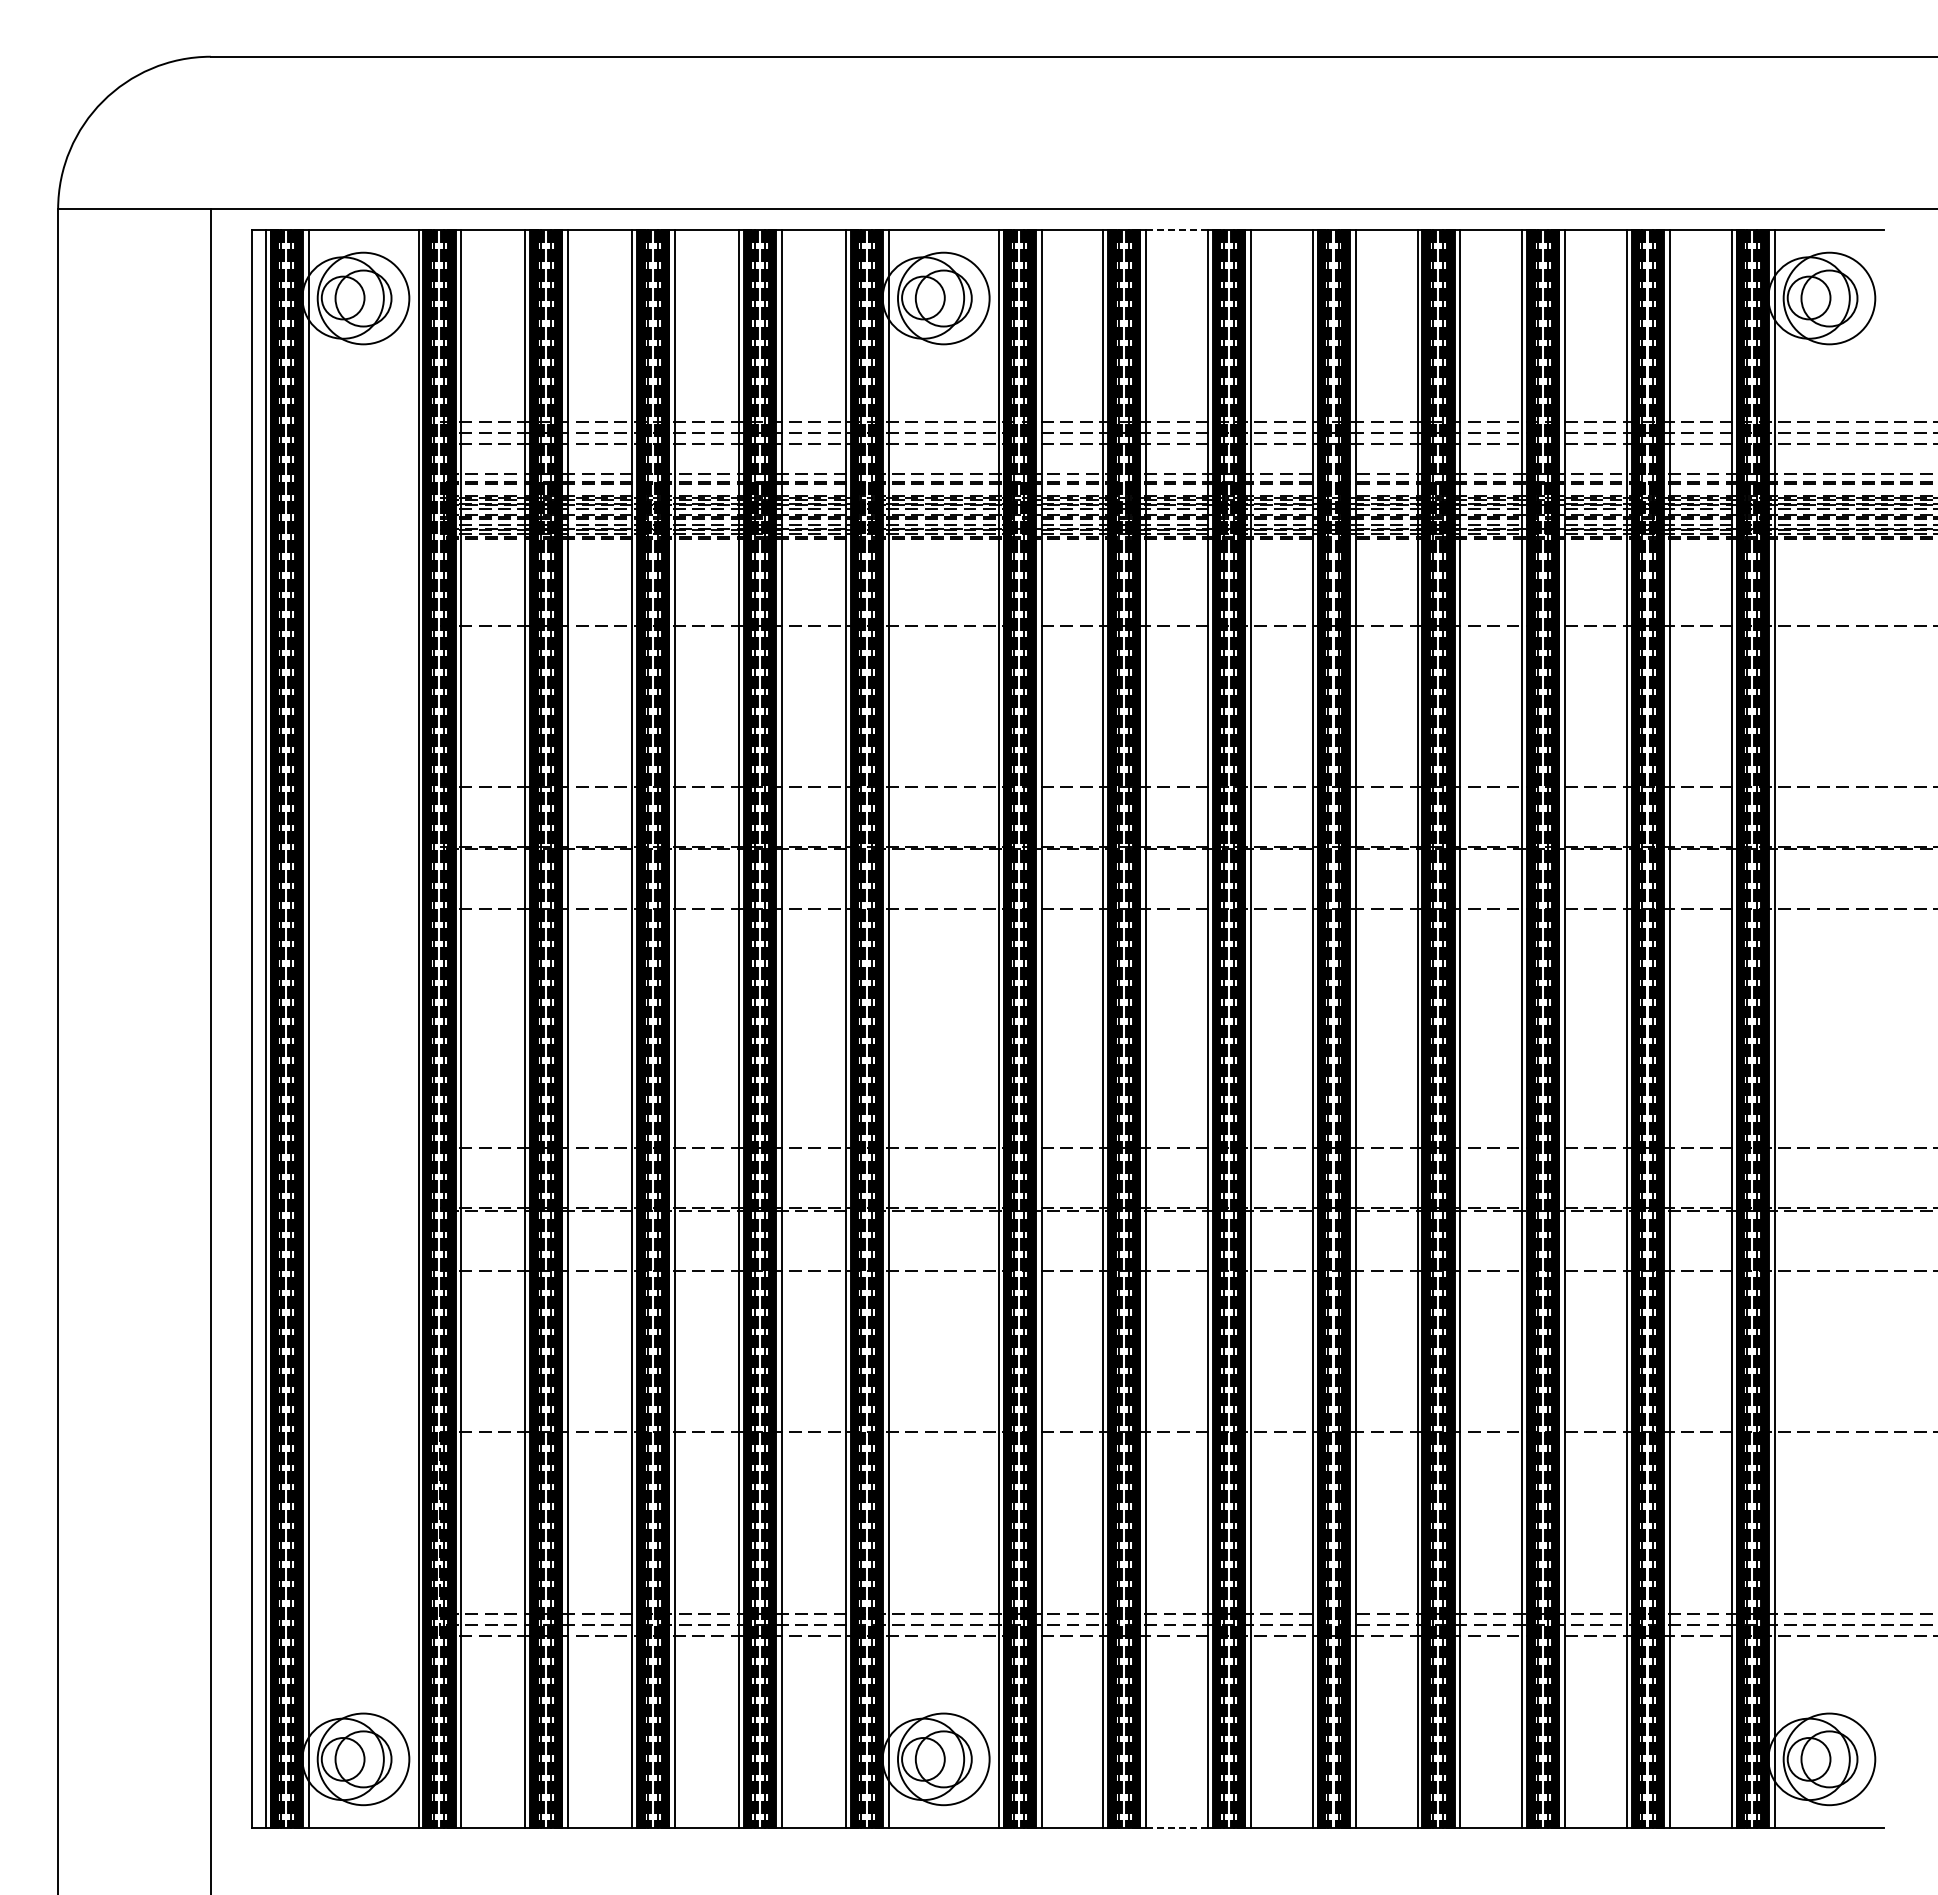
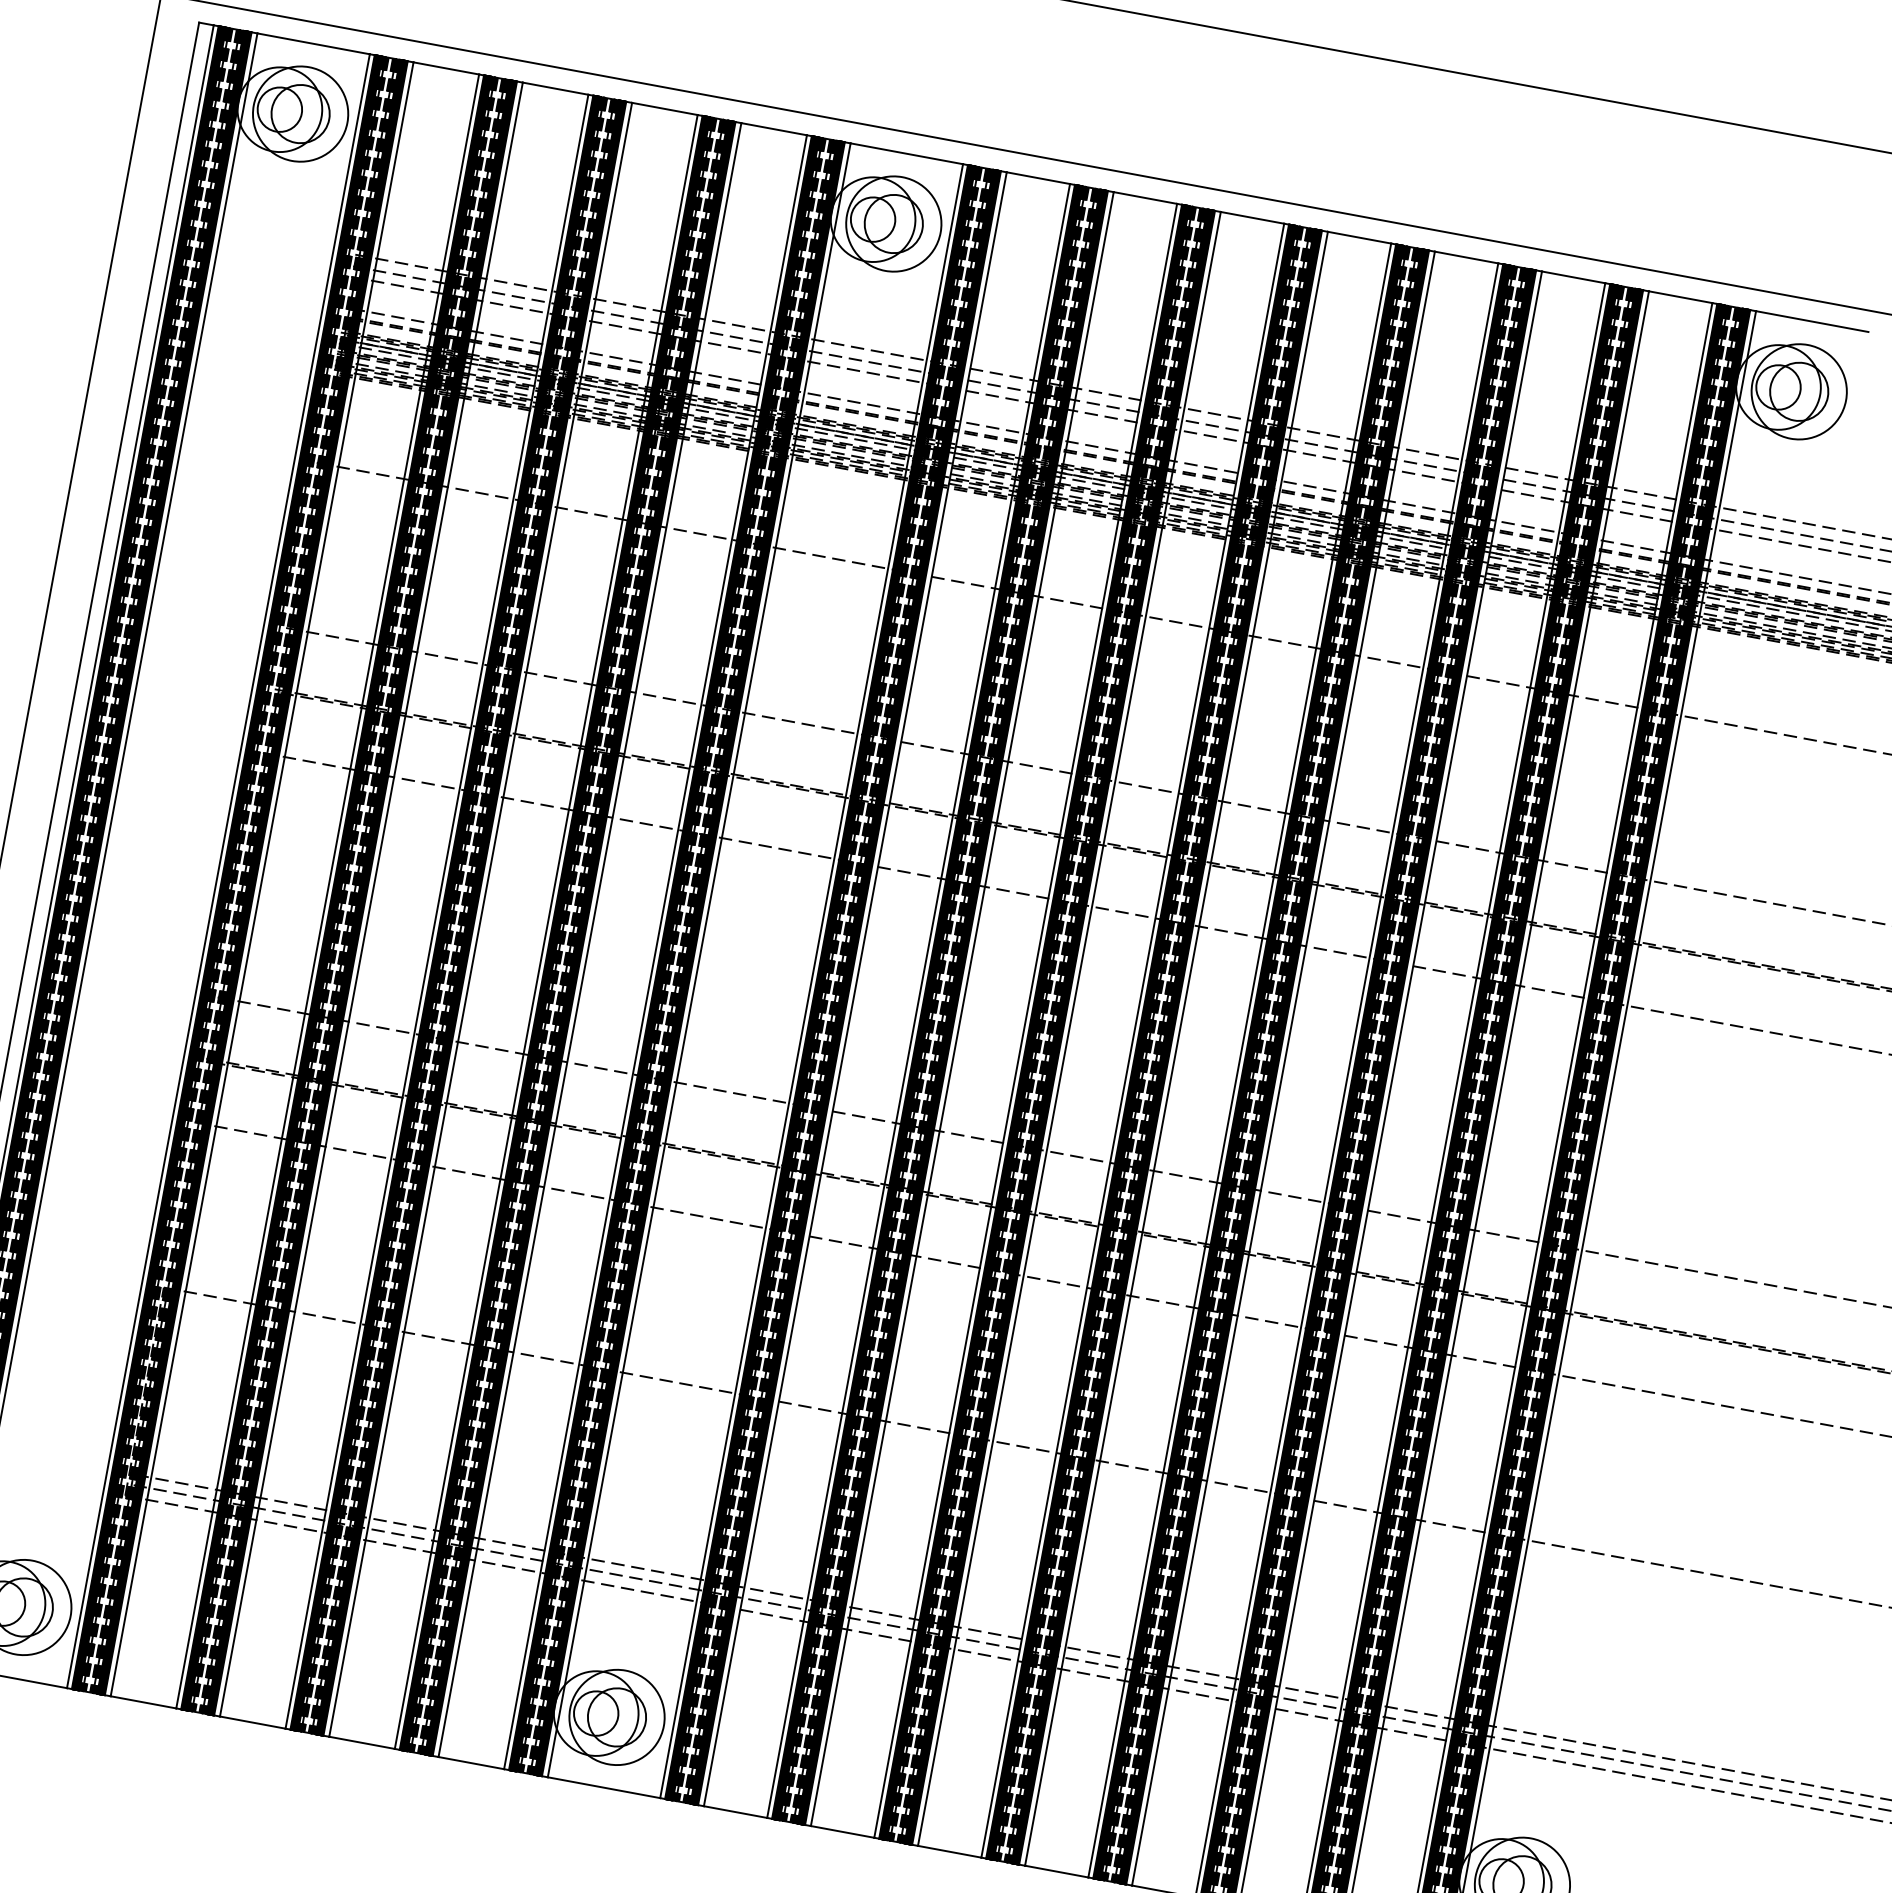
line: (1177, 229) -> (1145, 197), dashed -> solid
line: (1177, 1828) -> (842, 1832), dashed -> solid

